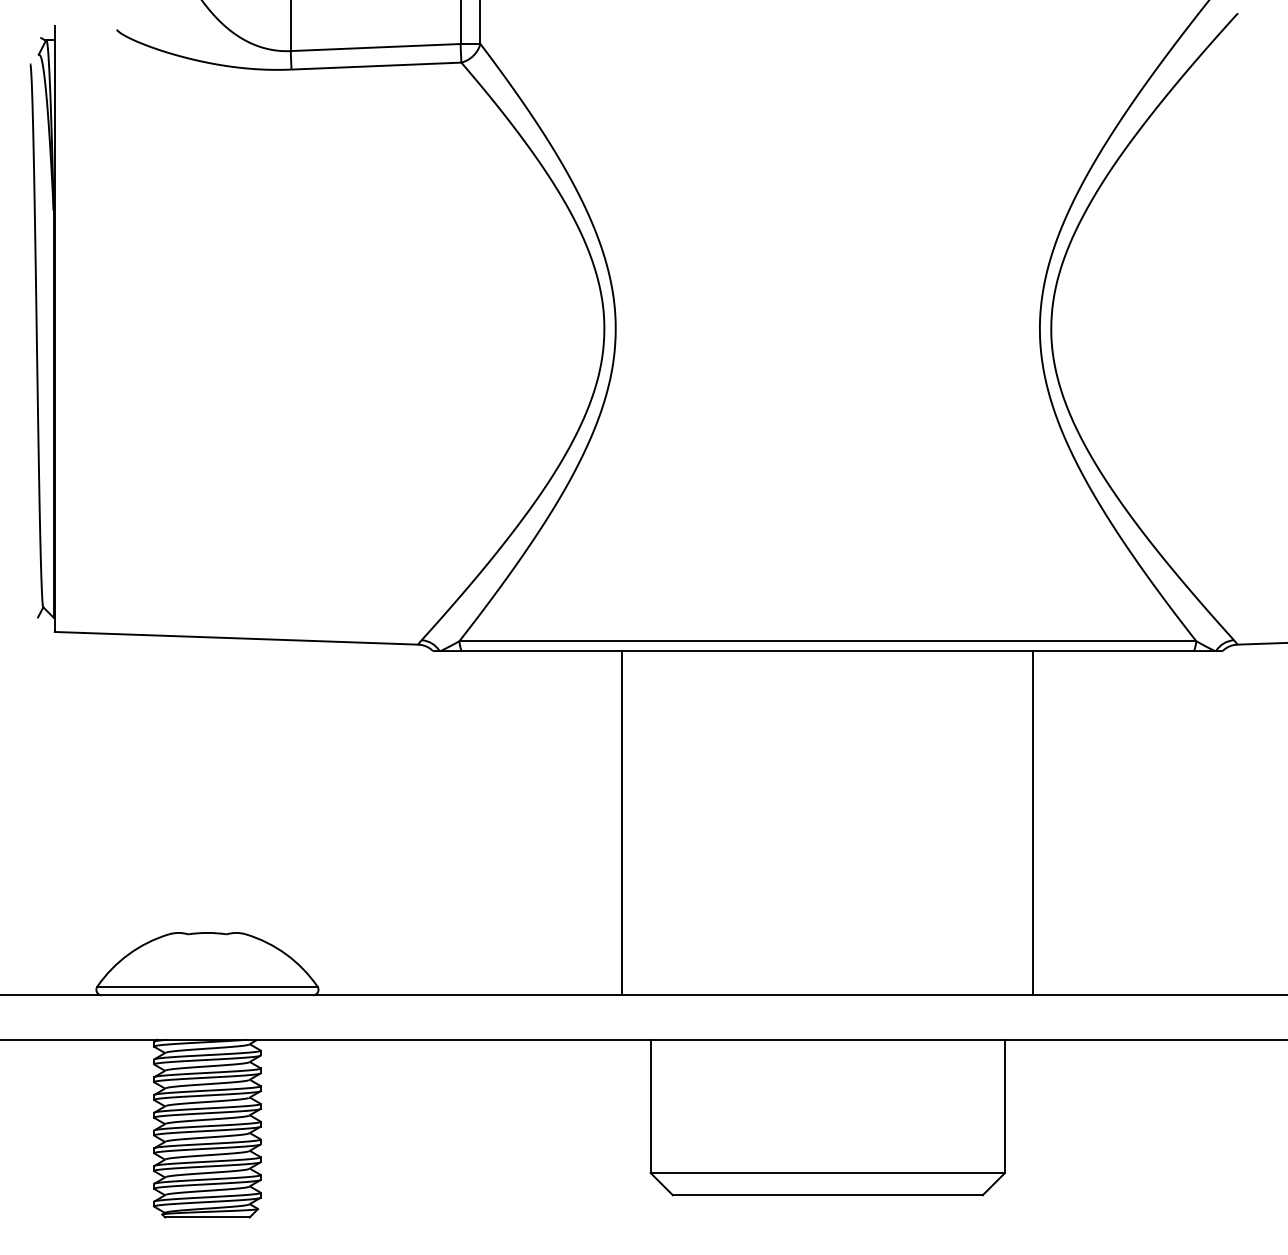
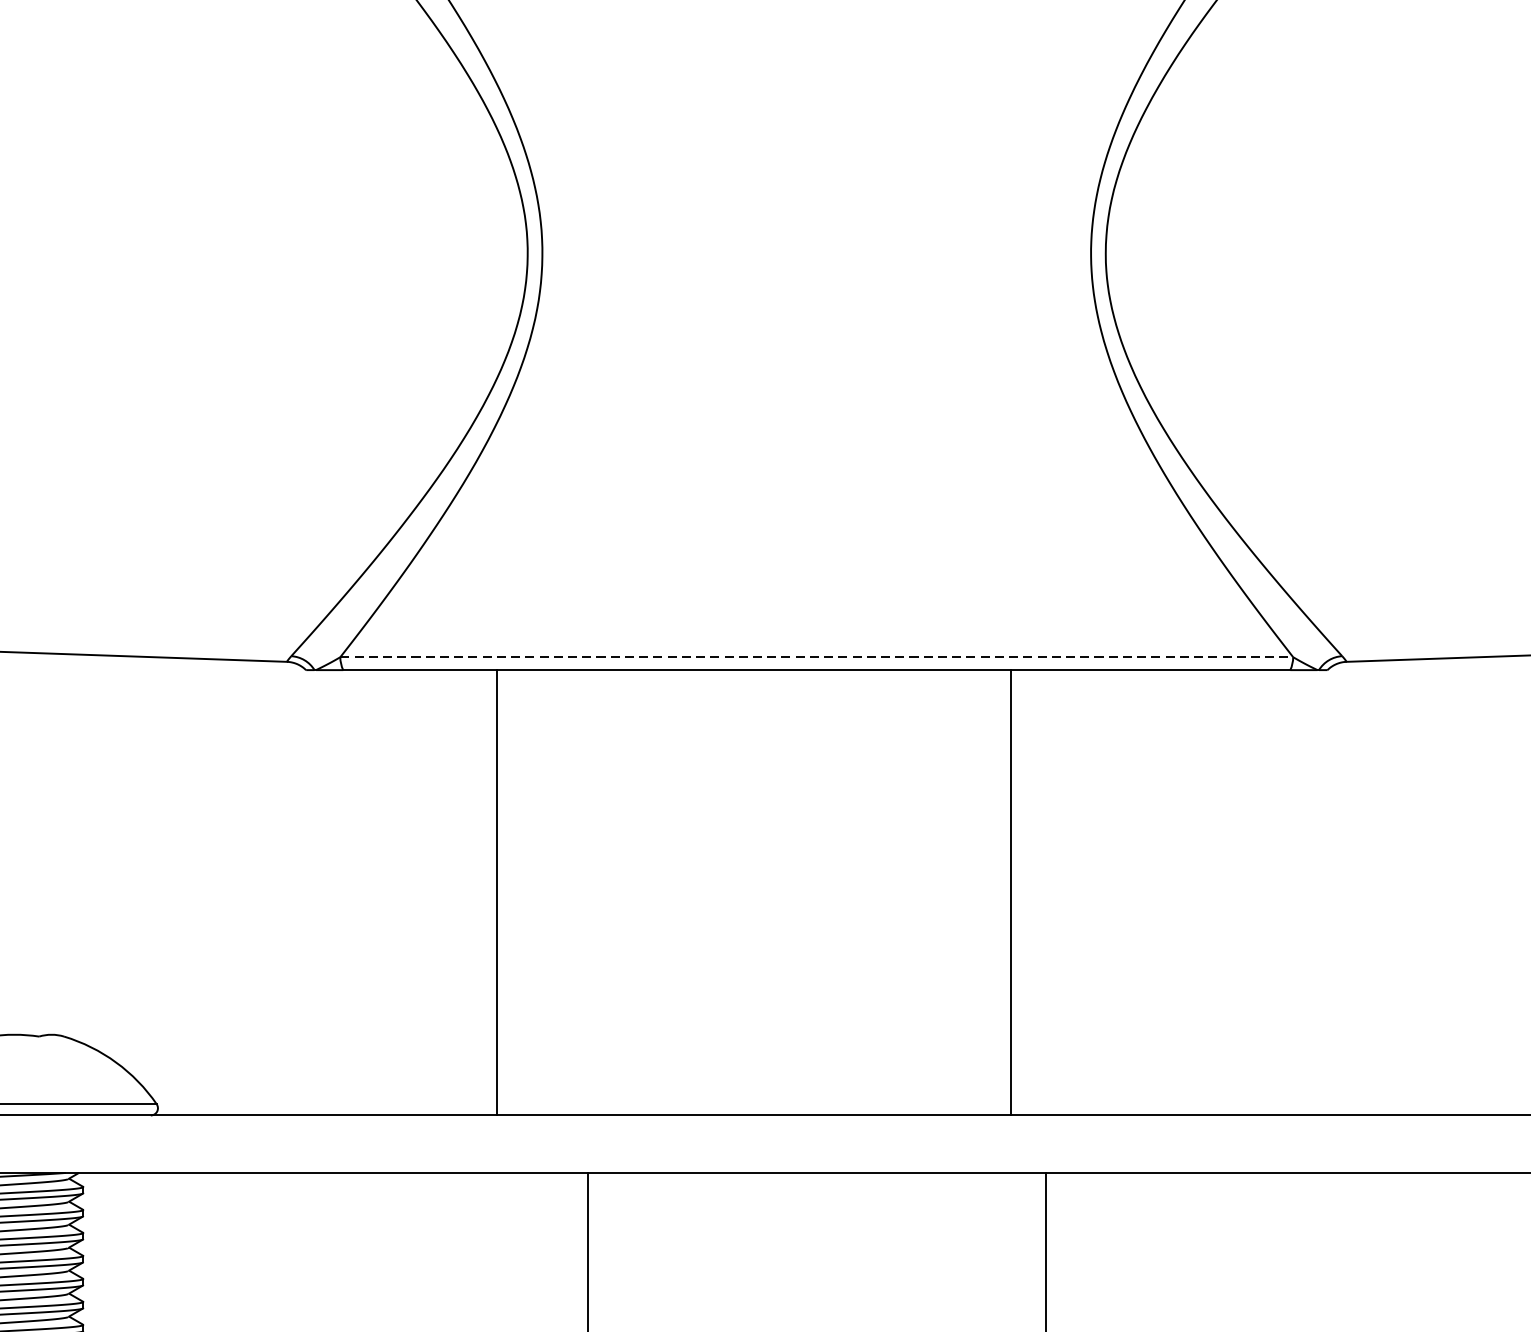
line: (828, 641) -> (817, 657), solid -> dashed
line: (622, 823) -> (496, 893), moved
line: (1033, 823) -> (1011, 893), moved

